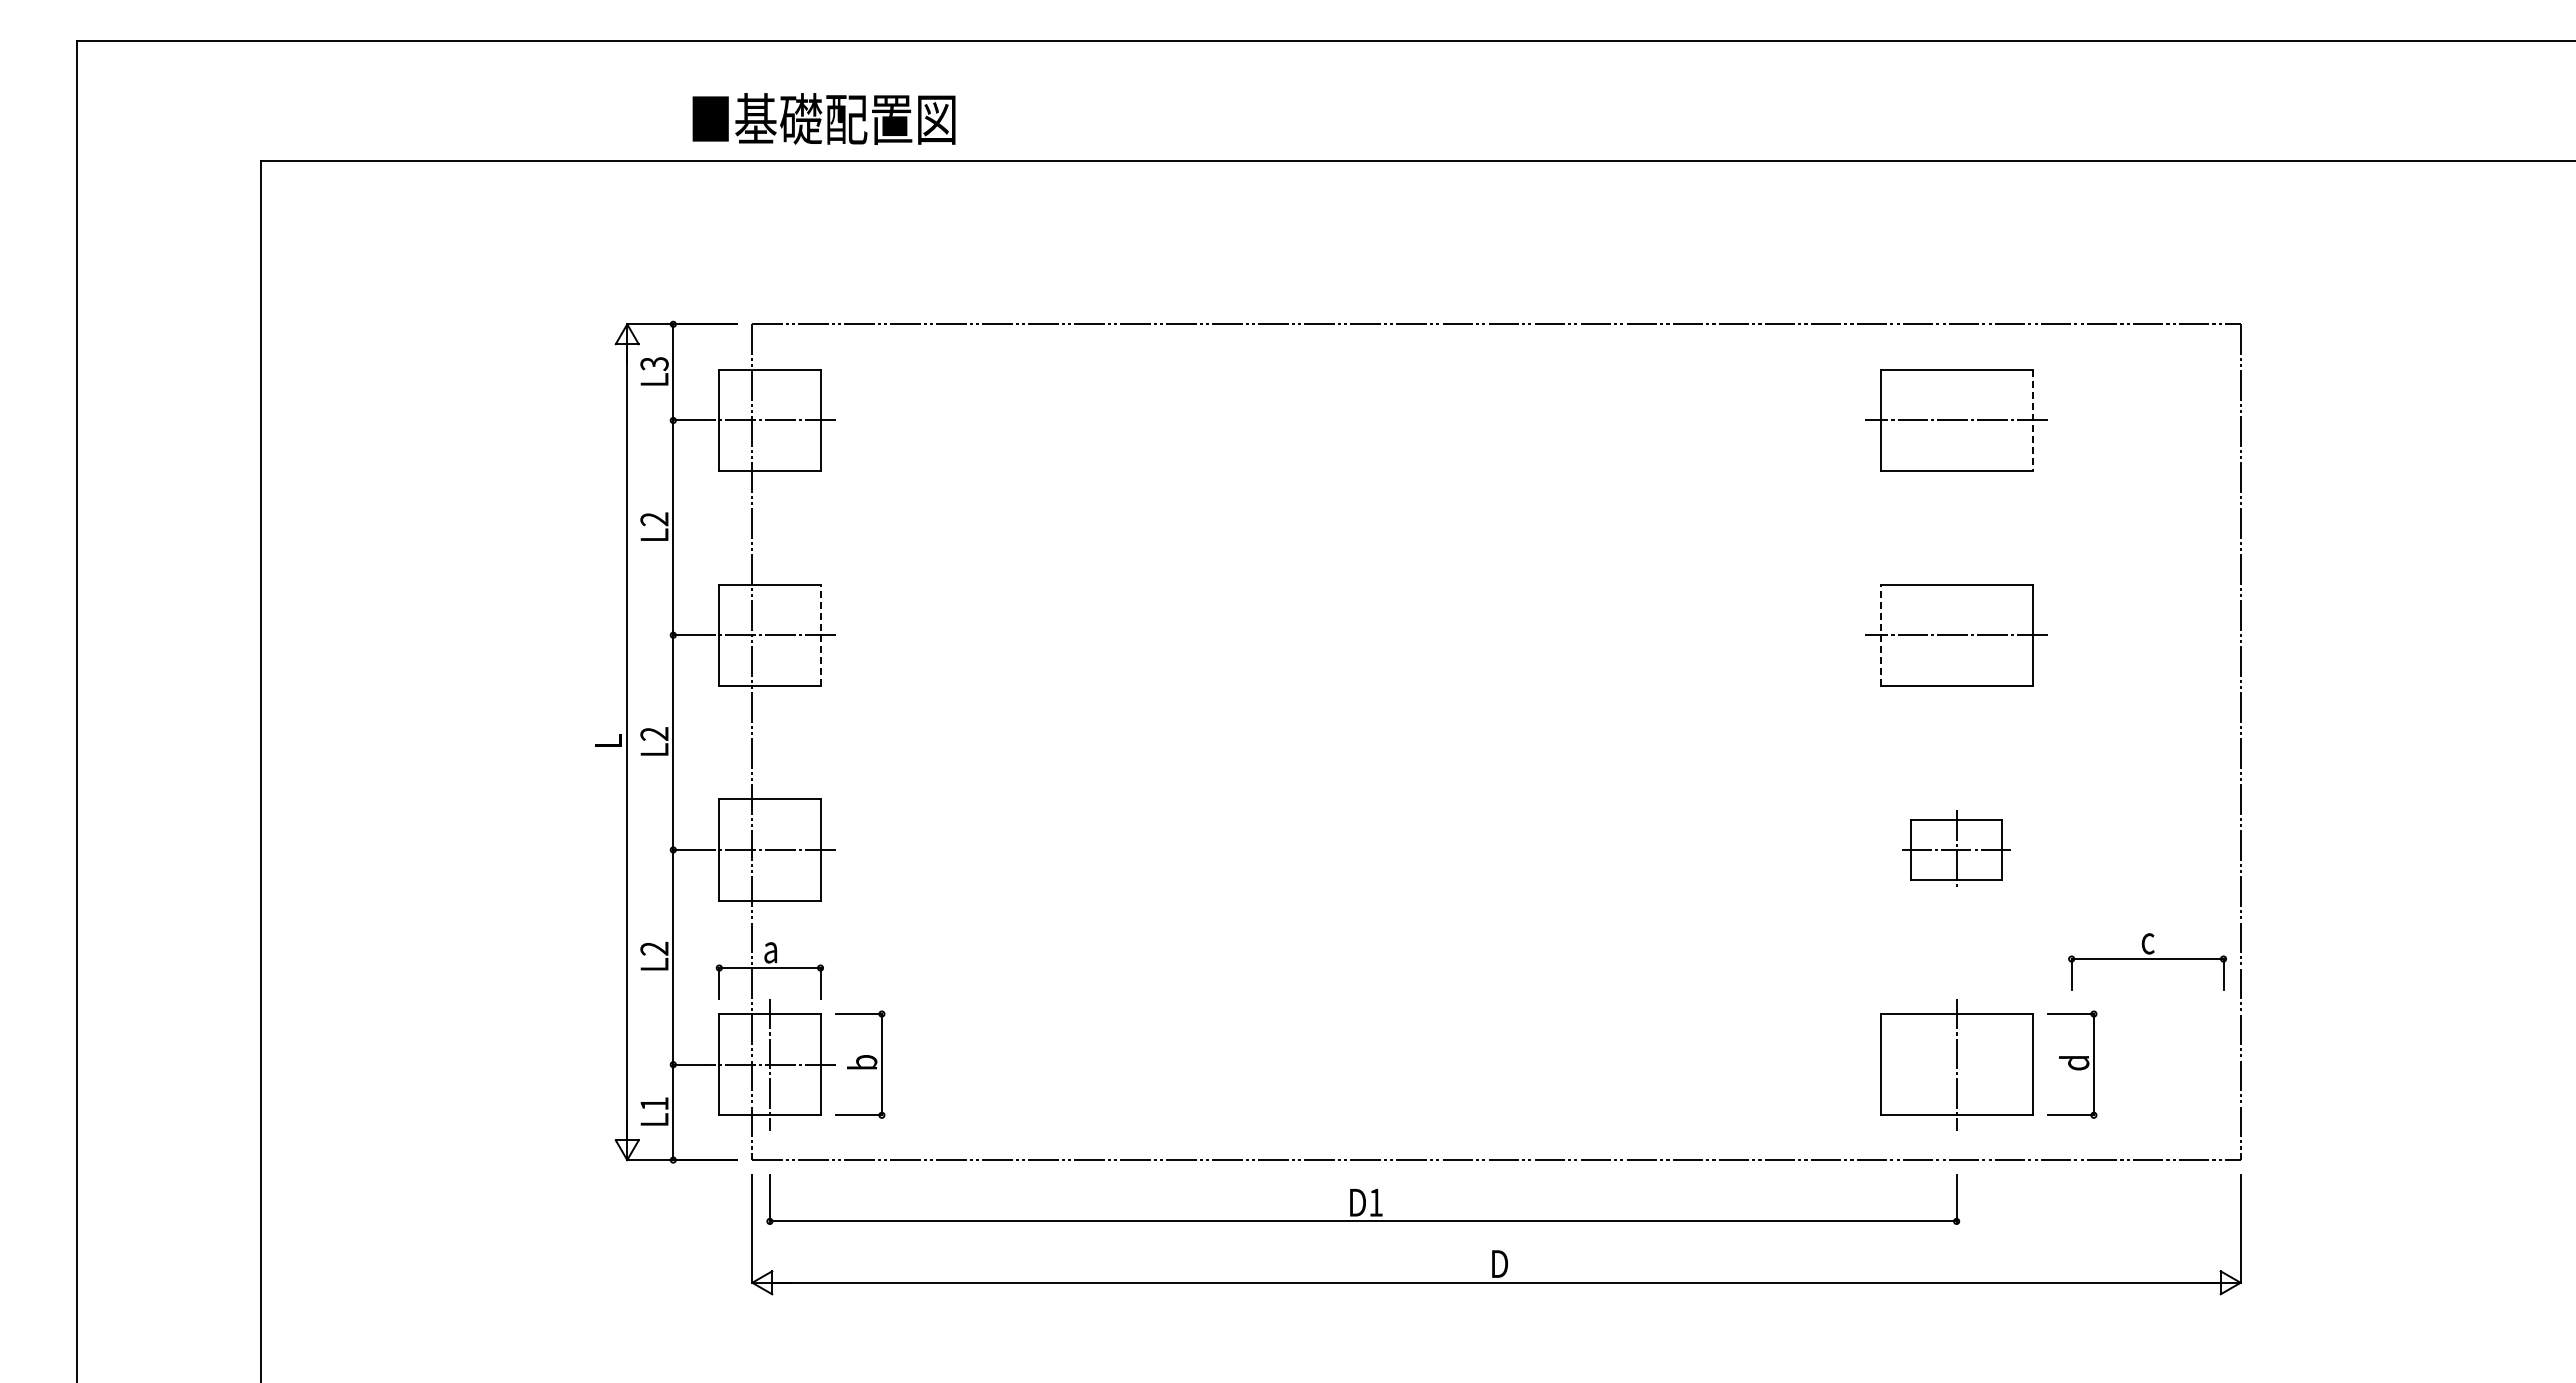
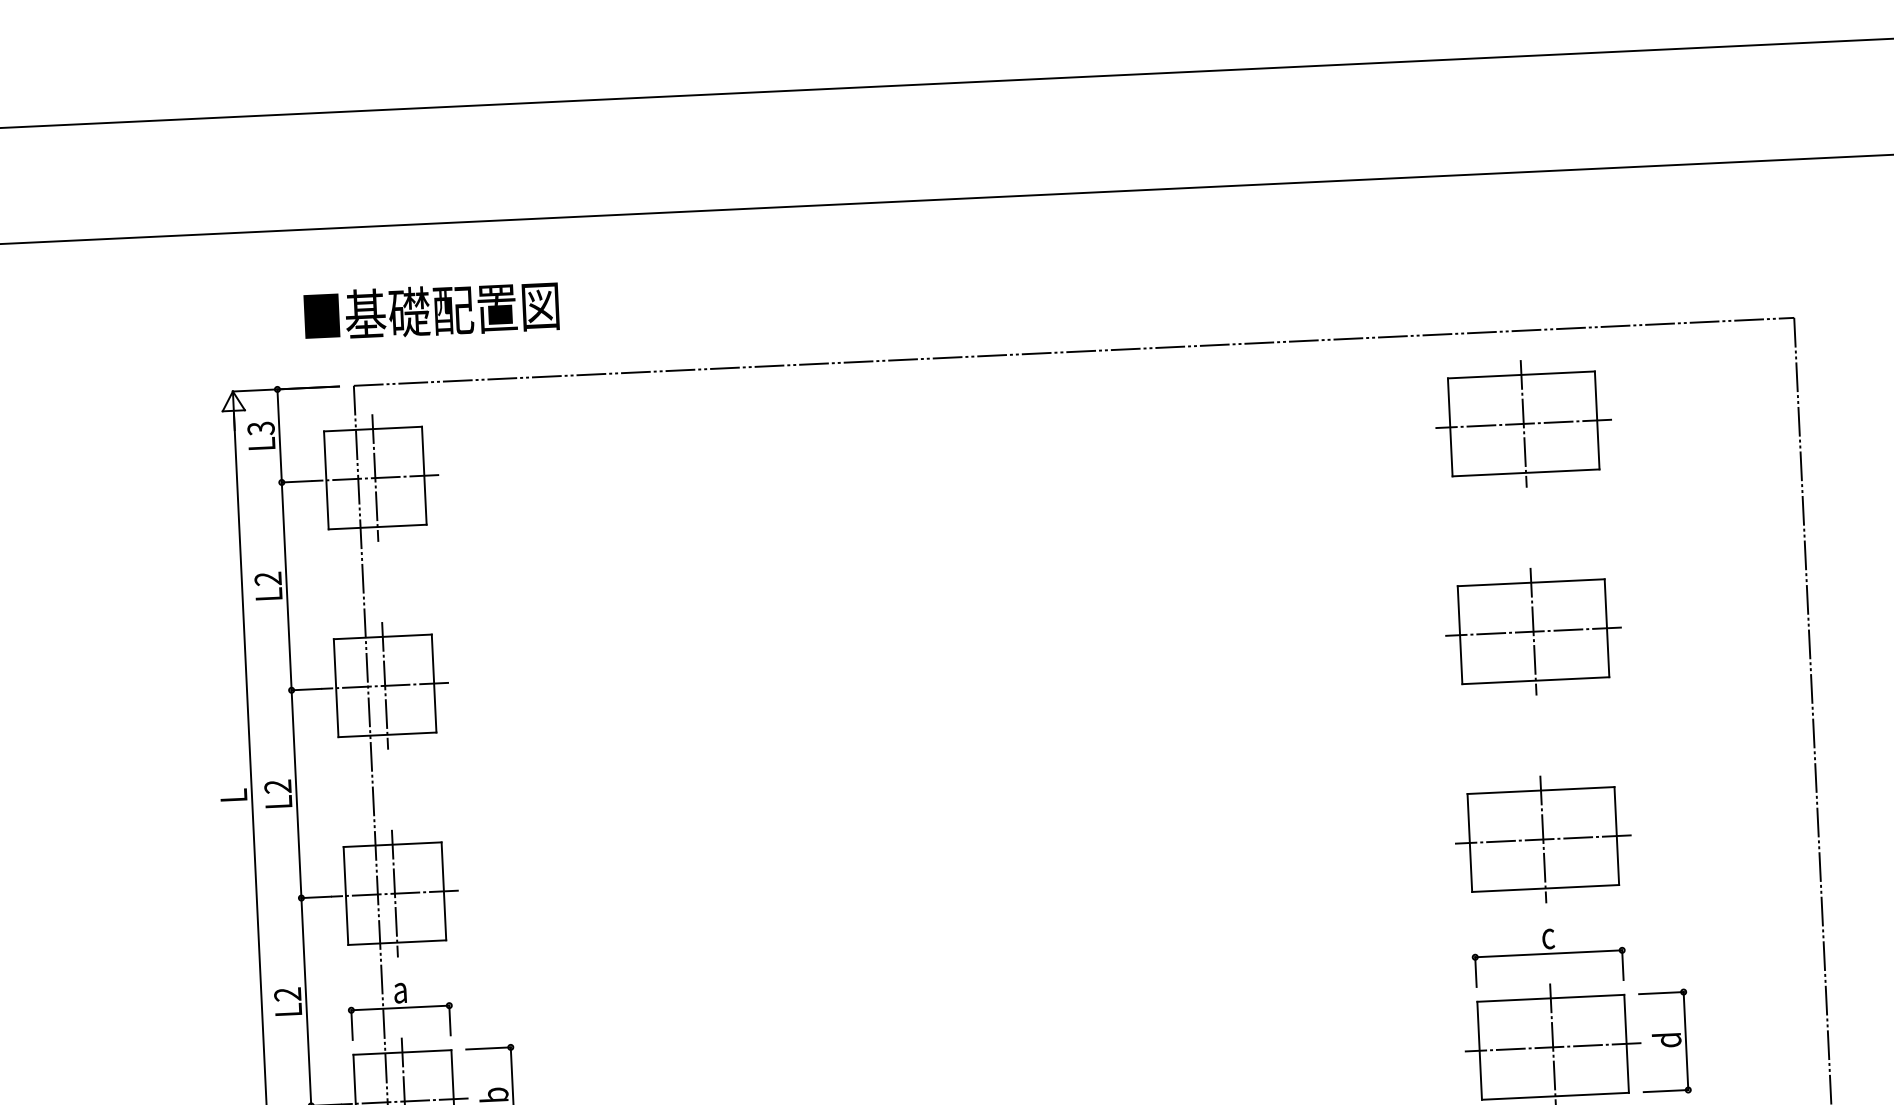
text: (823, 118) -> (431, 310), moved
line: (769, 420) -> (374, 478), added
line: (1956, 420) -> (1523, 423), added
line: (2032, 420) -> (1597, 420), dashed -> solid
line: (769, 635) -> (384, 686), added
line: (820, 635) -> (434, 683), dashed -> solid
line: (1880, 635) -> (1459, 635), dashed -> solid
line: (1956, 635) -> (1533, 631), added
line: (769, 849) -> (394, 893), added
part: (1956, 849) -> (1543, 839), size x1.67
part: (2147, 961) -> (1548, 956), moved
line: (1956, 1064) -> (1553, 1047), added

